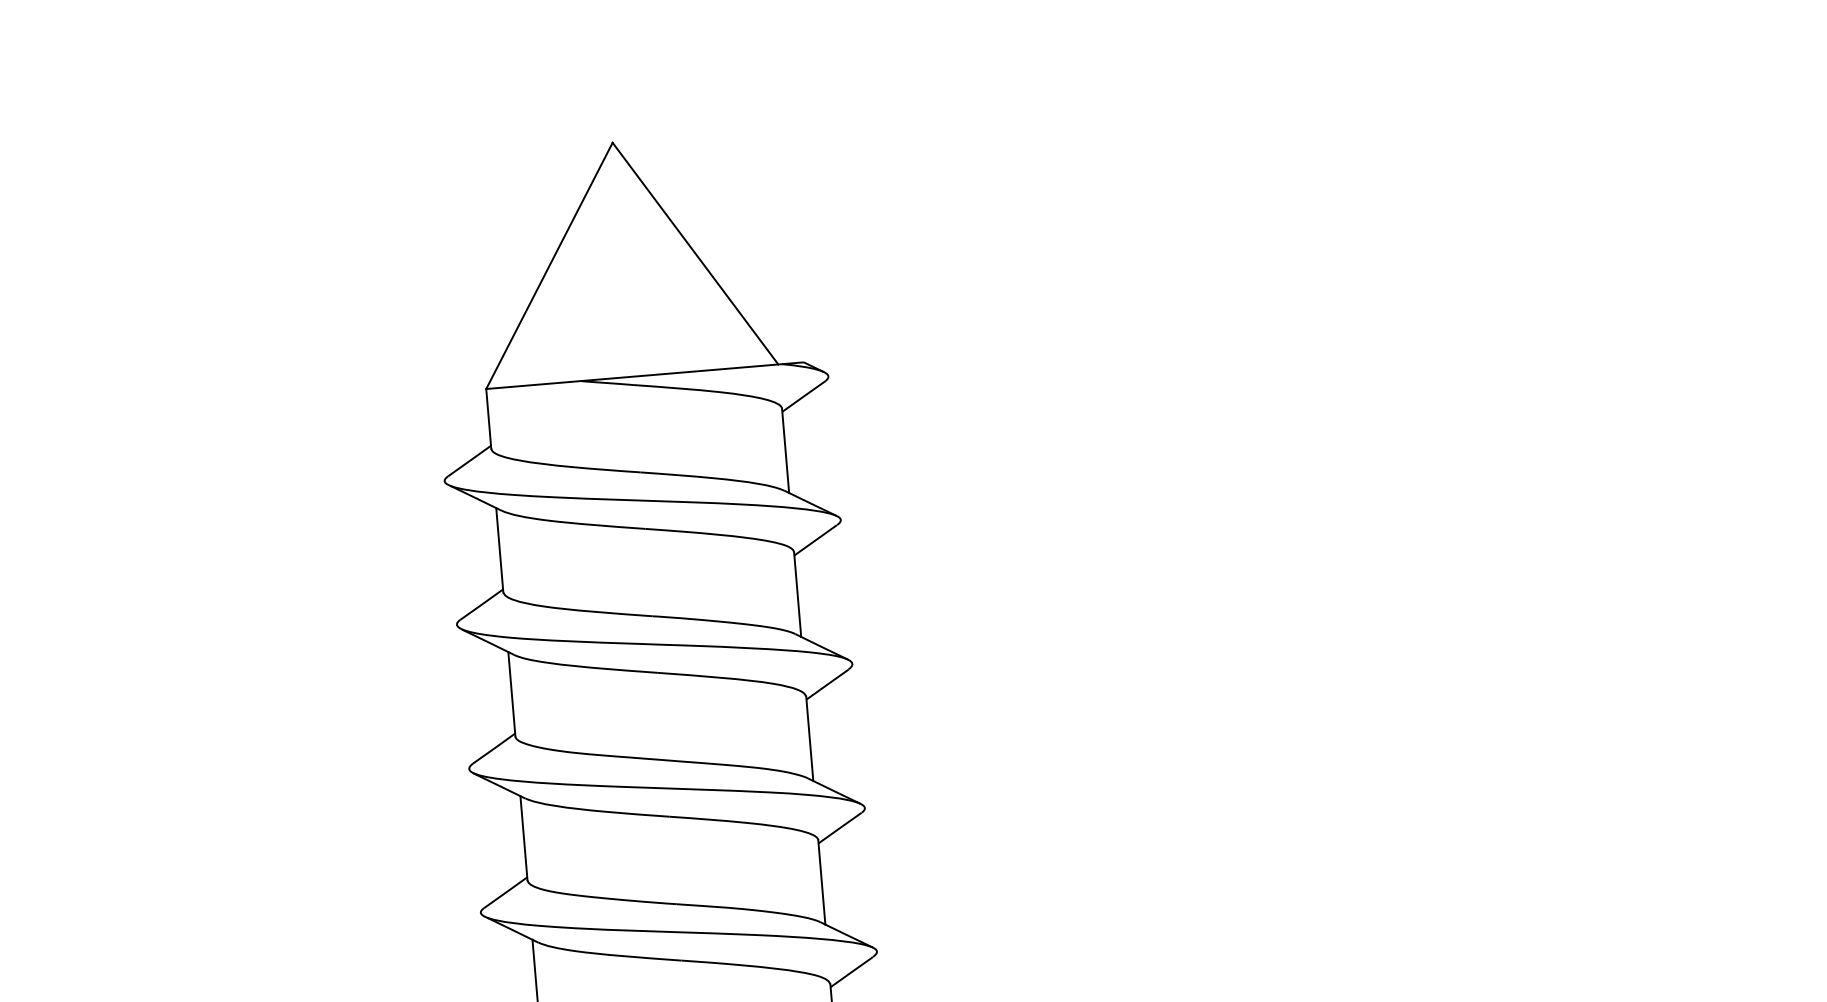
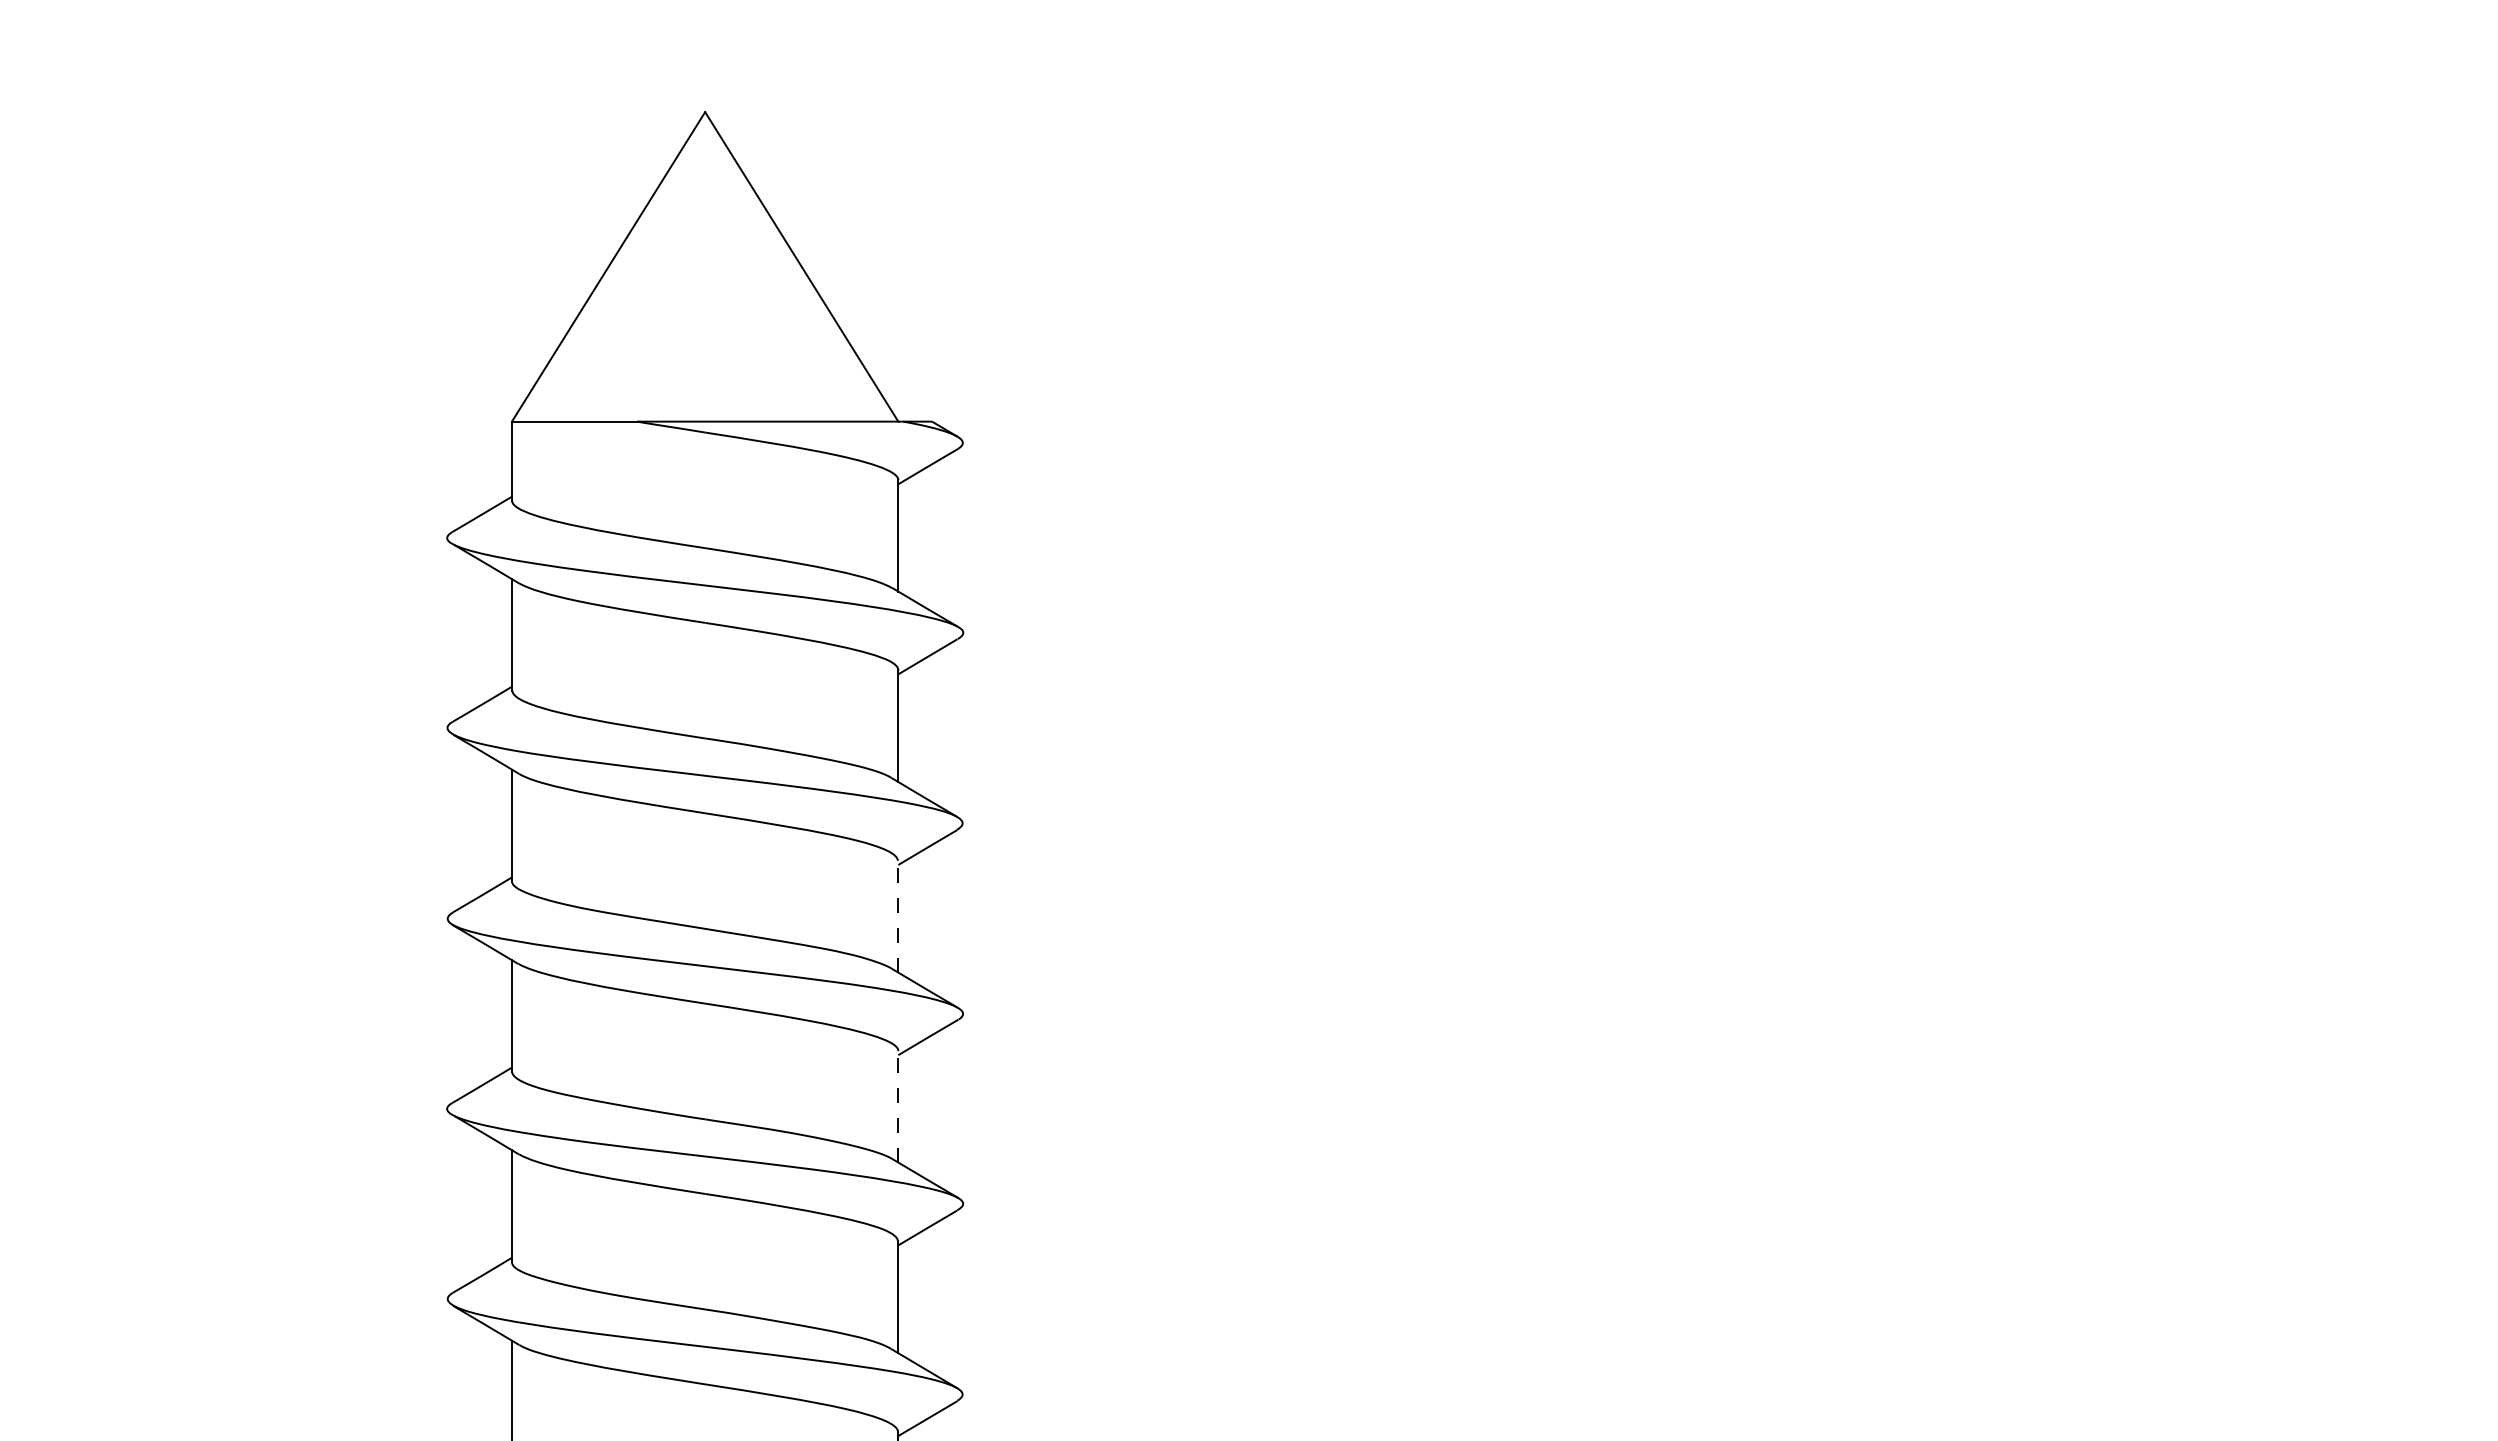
line: (809, 738) -> (898, 916), solid -> dashed
line: (821, 882) -> (898, 1106), solid -> dashed

